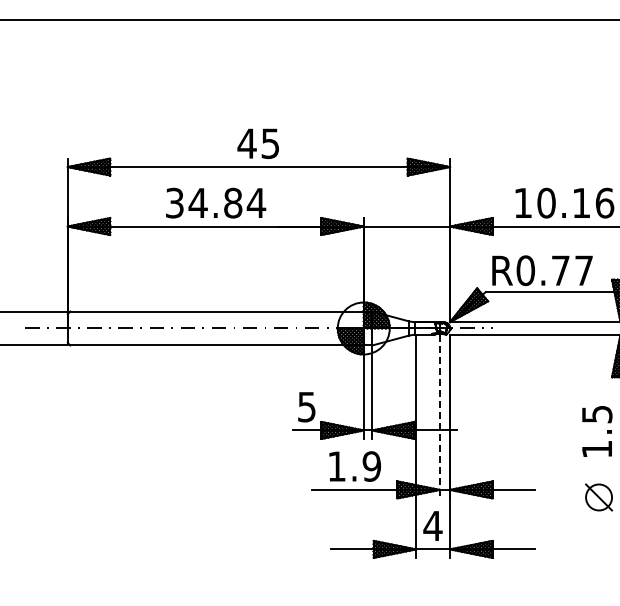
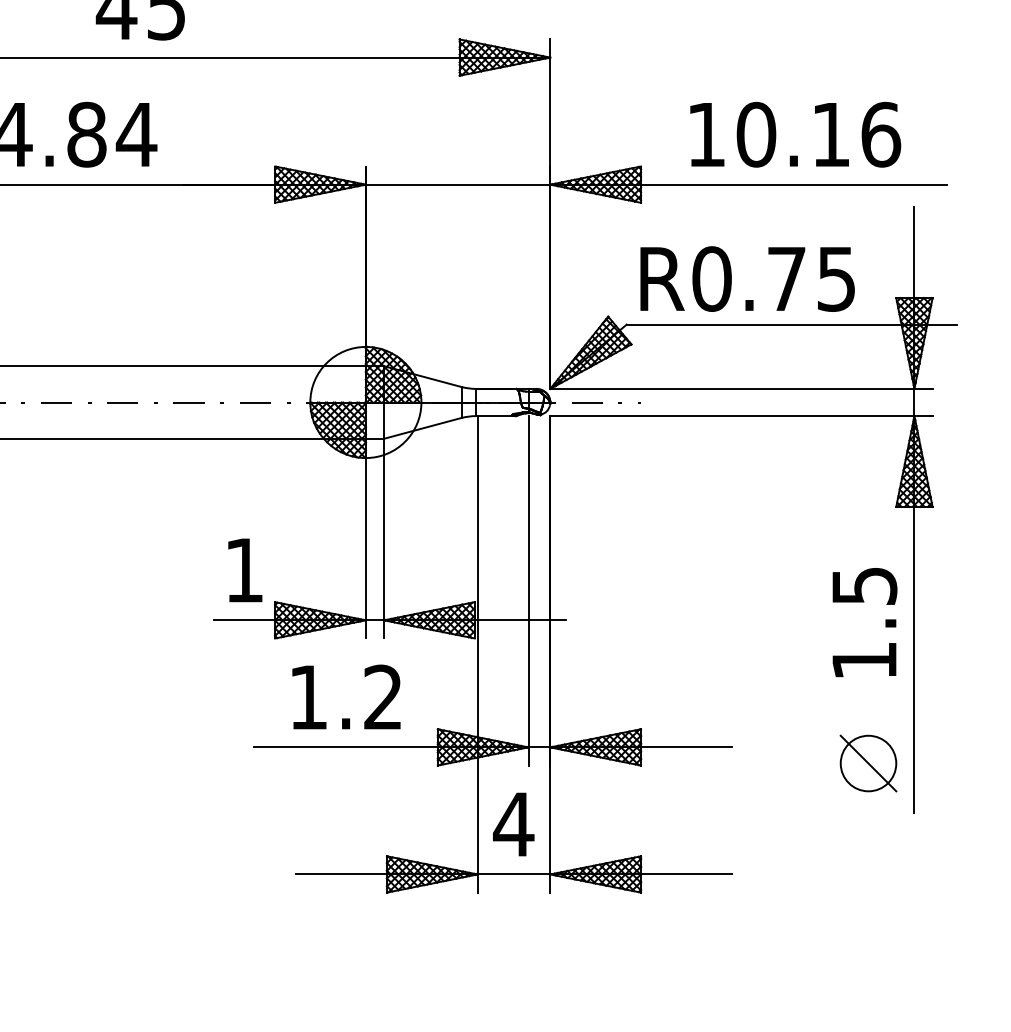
text: (583, 270) -> (835, 278), R0.77 -> R0.75
text: (306, 407) -> (243, 571), 5 -> 1
line: (439, 416) -> (527, 590), dashed -> solid
text: (371, 466) -> (382, 697), 1.9 -> 1.2

